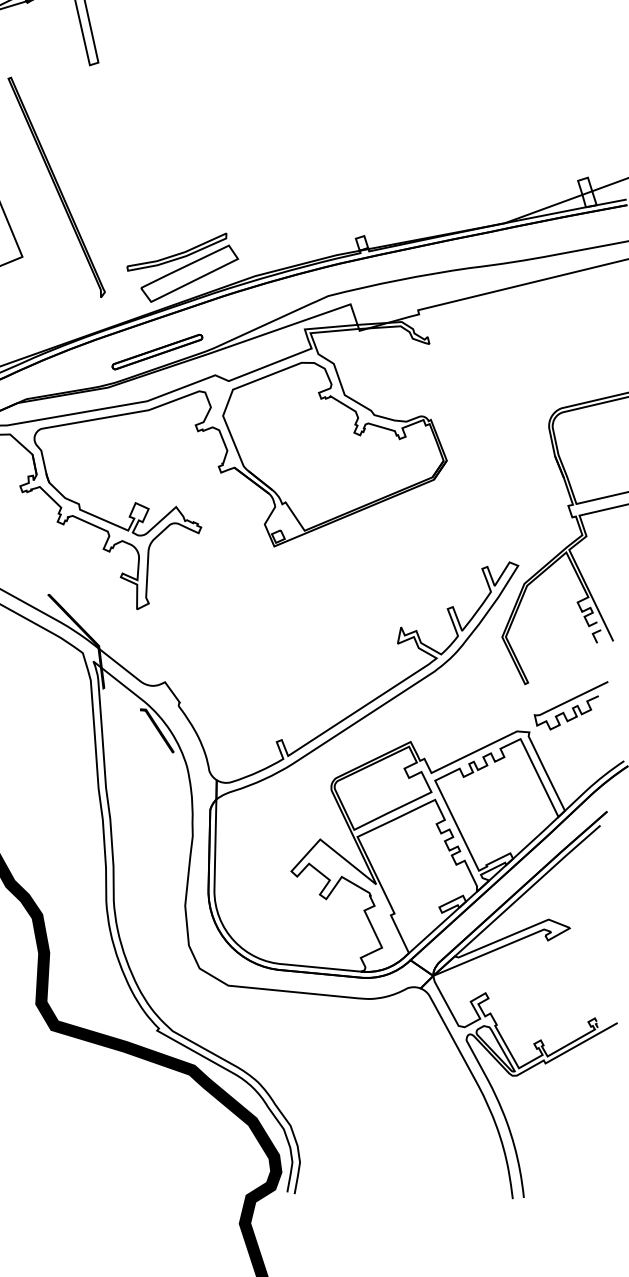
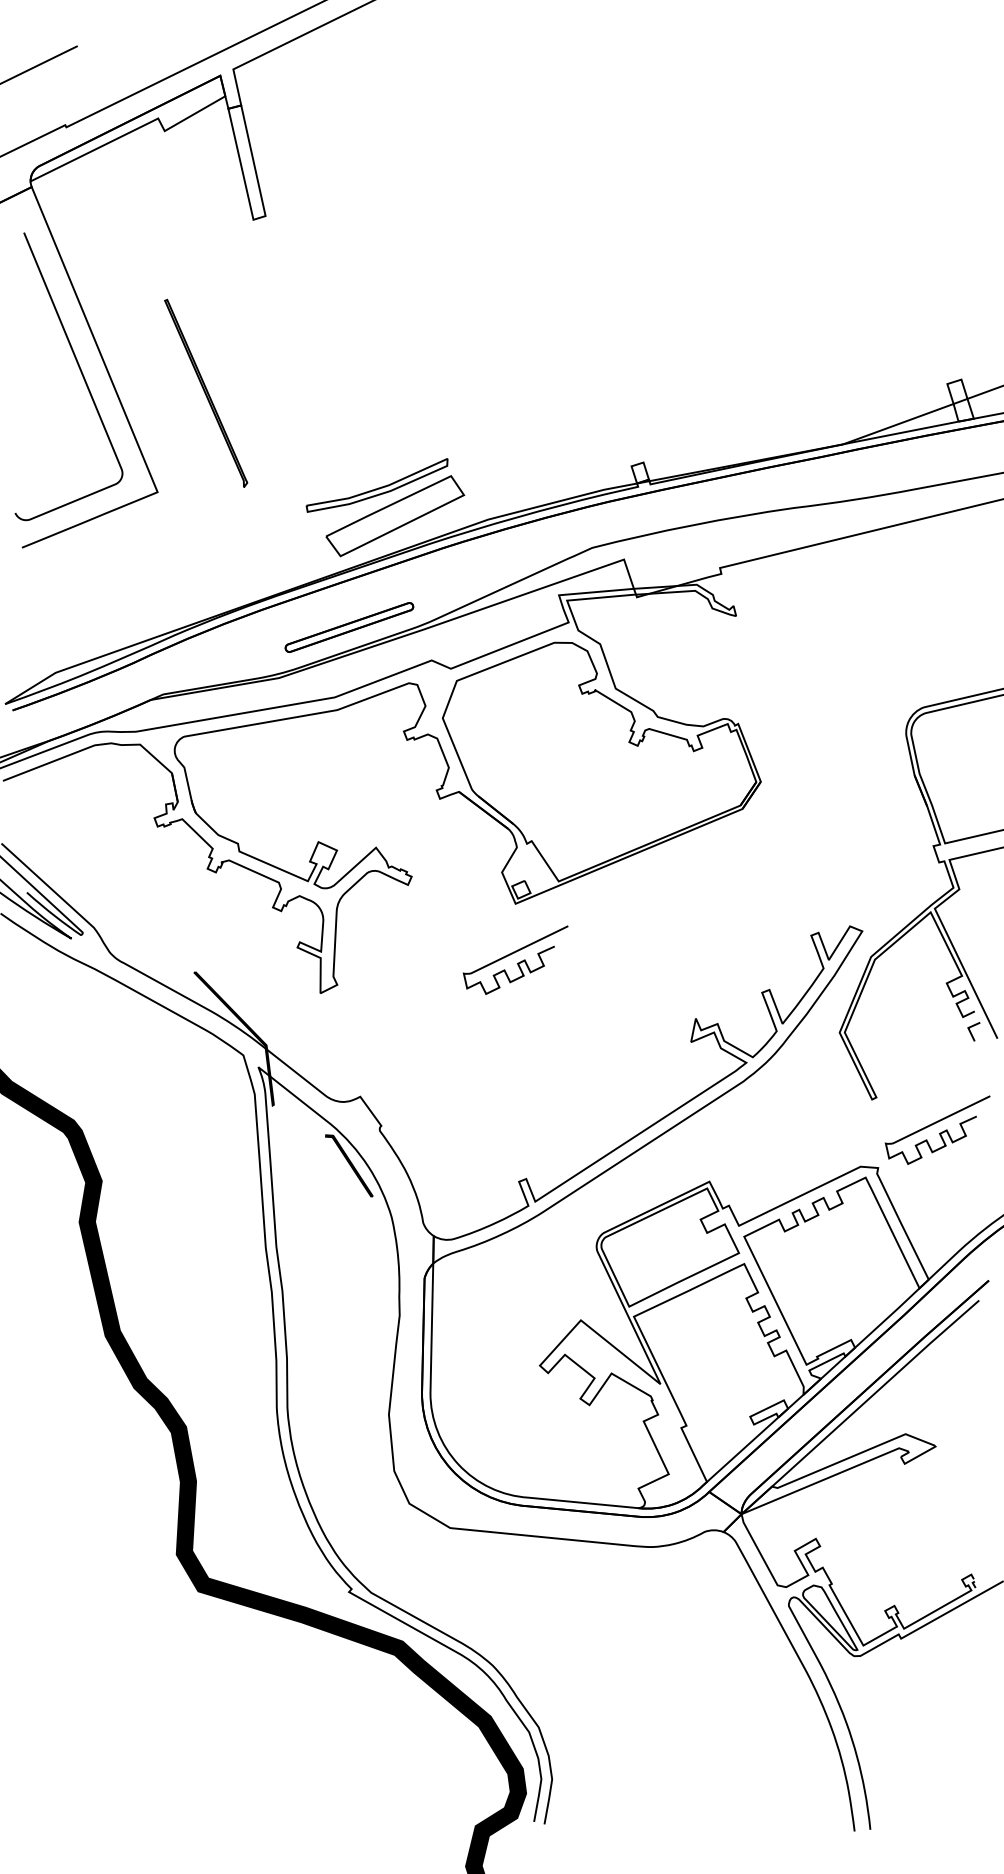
part: (56, 187) -> (205, 393), size x0.6
curve: (276, 587) -> (518, 962), added

